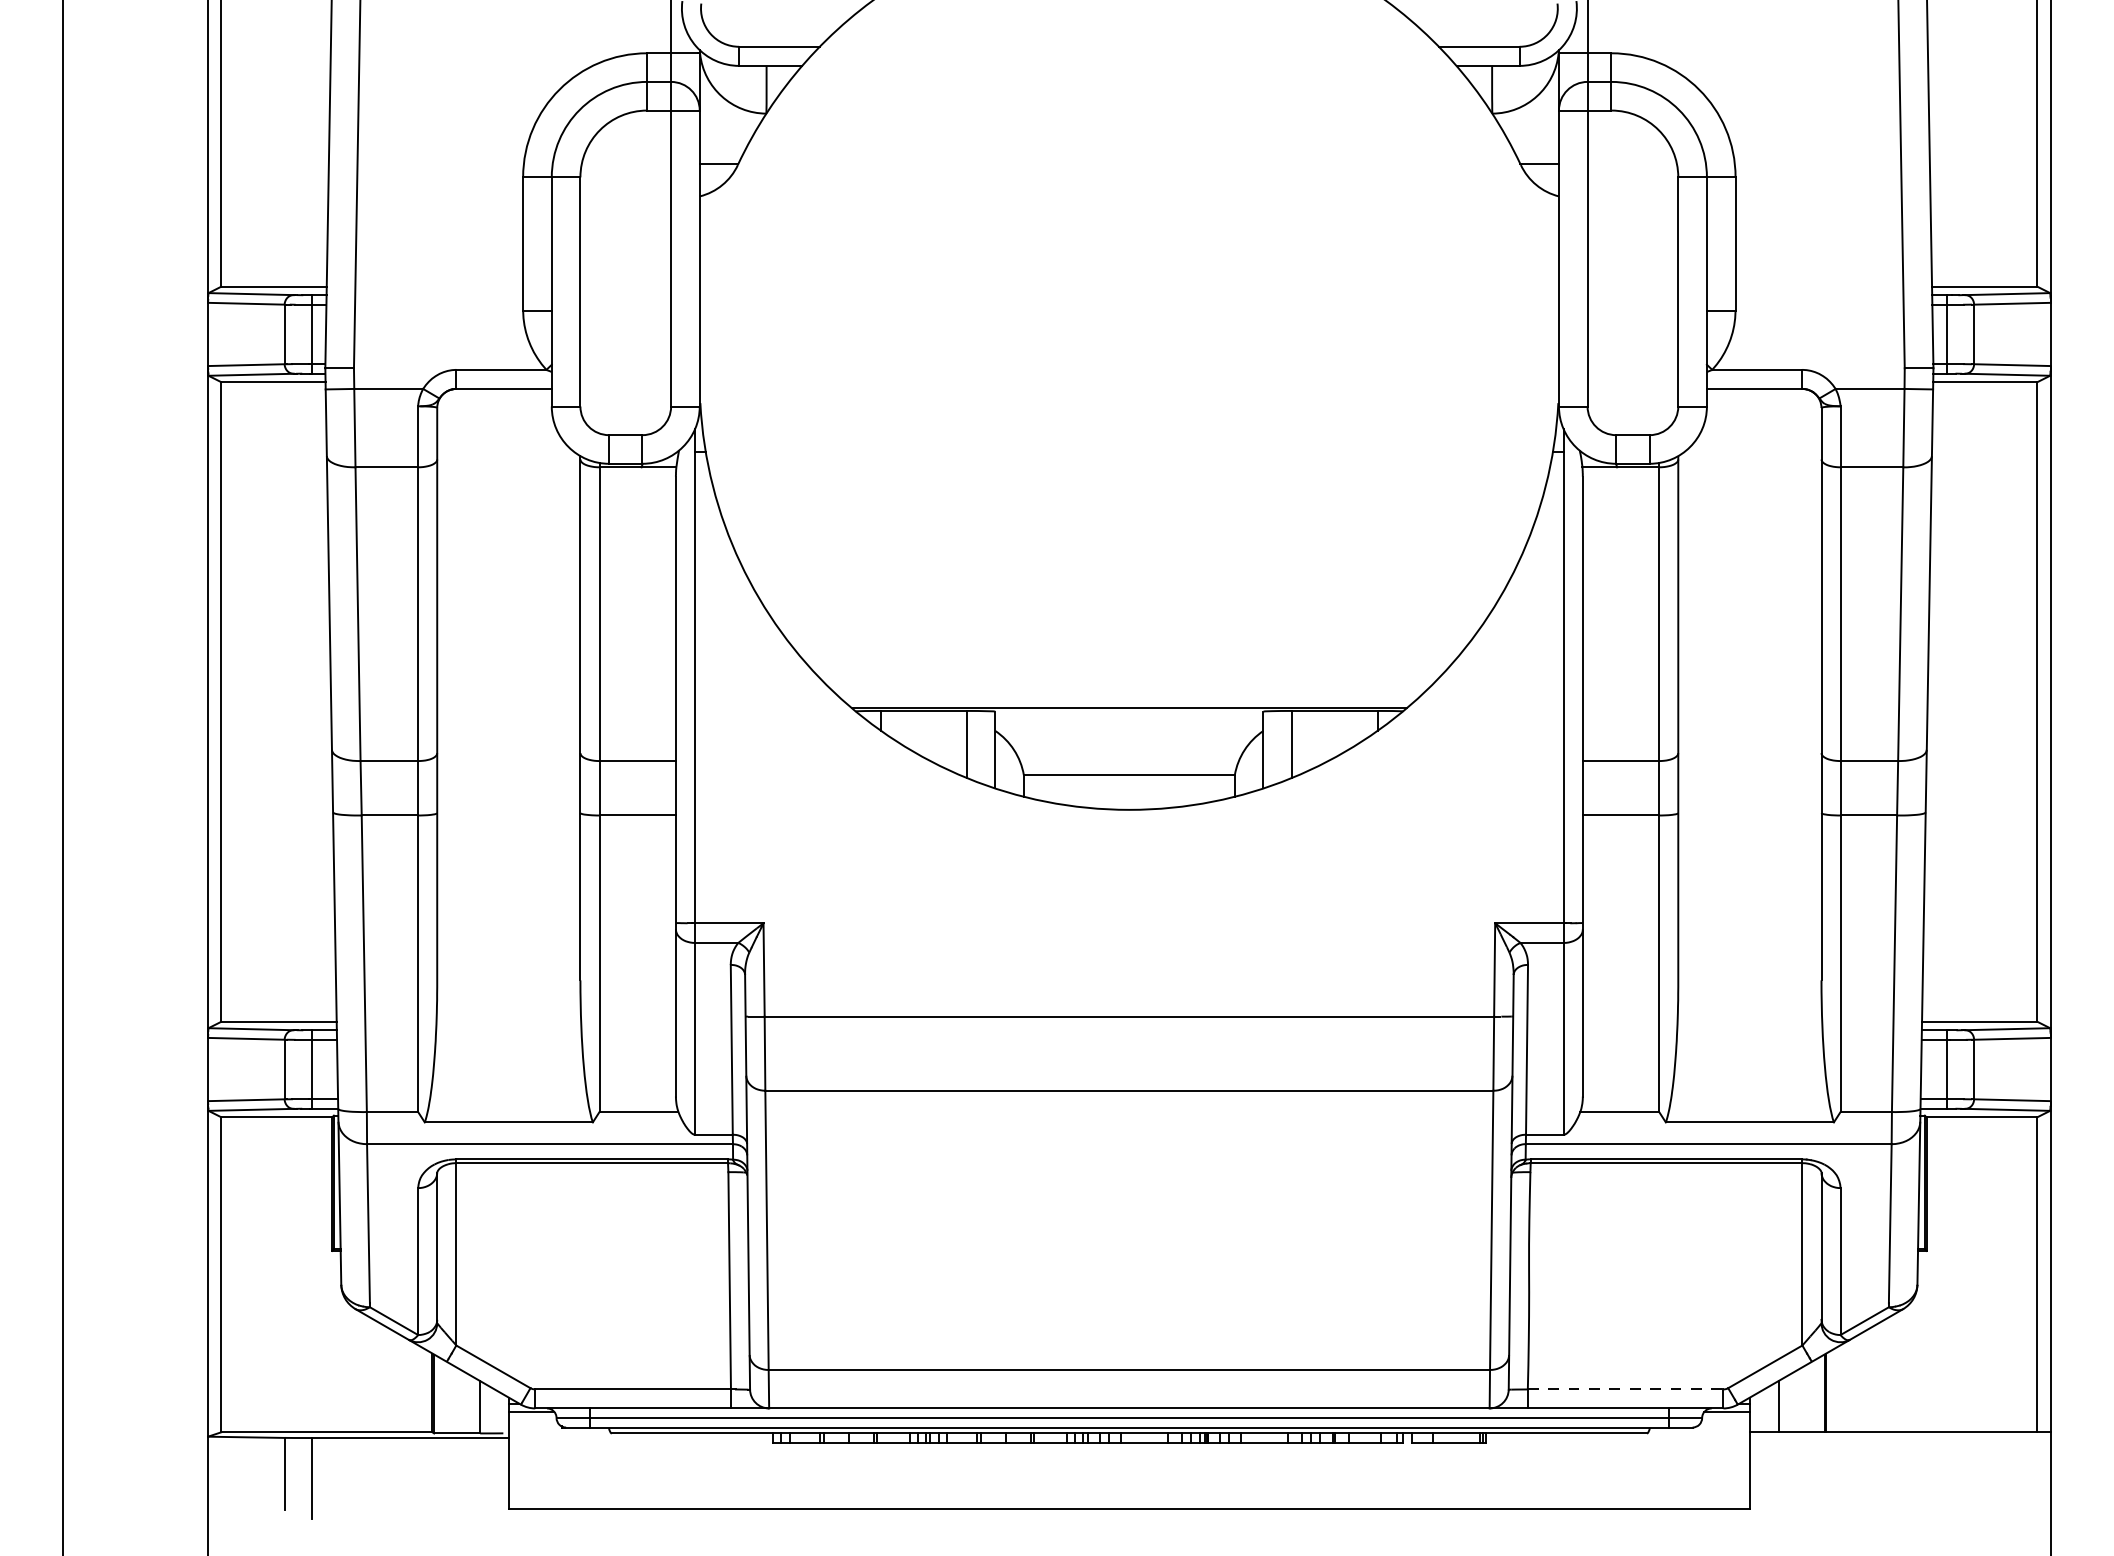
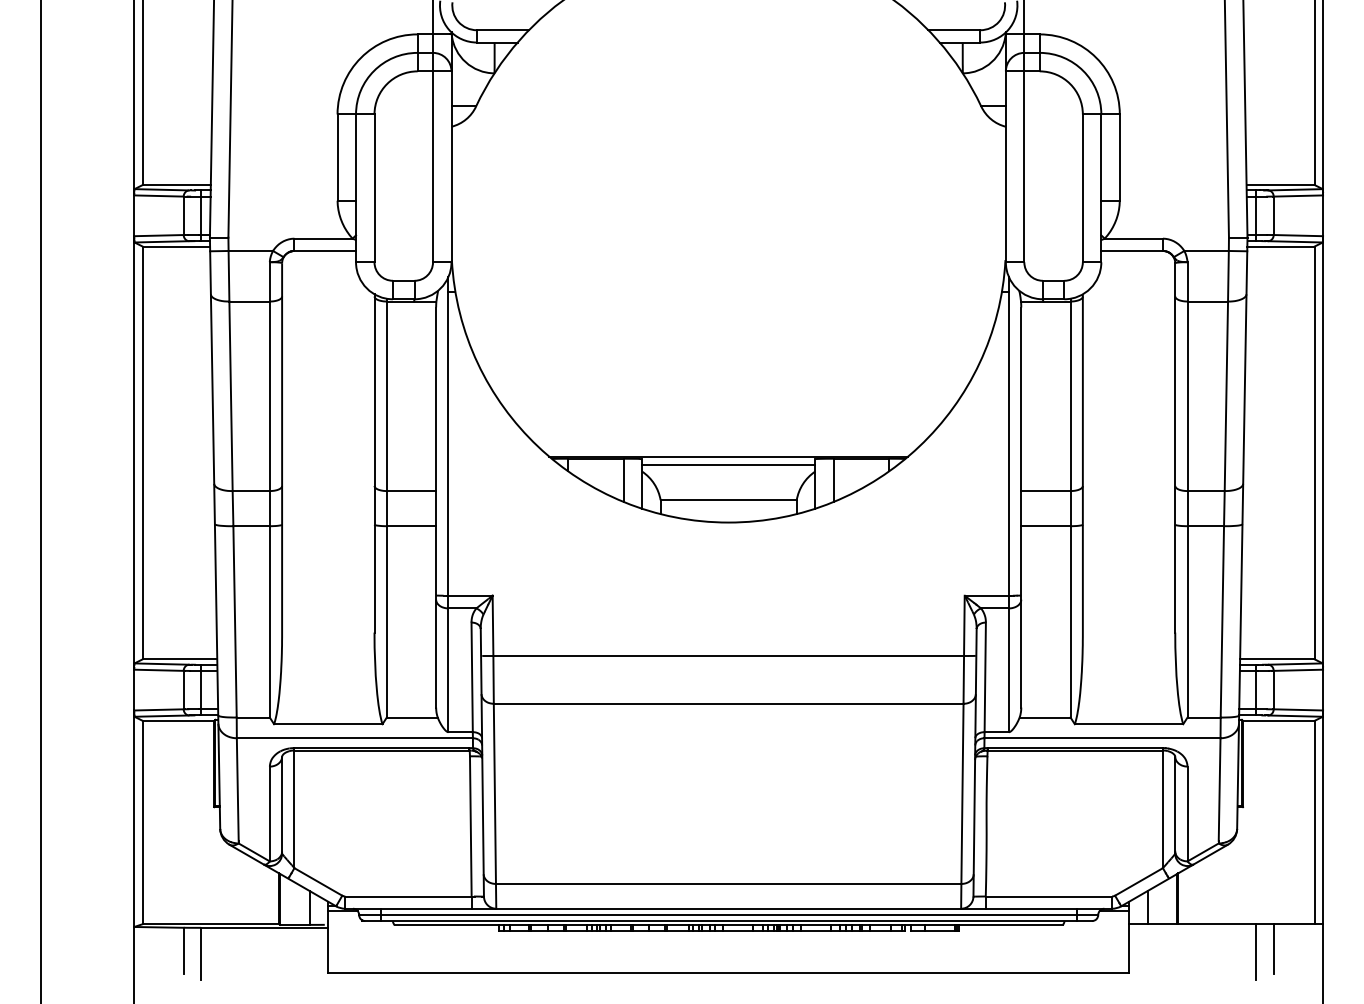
line: (1129, 721) -> (728, 465), added
line: (1626, 1389) -> (1049, 896), dashed -> solid
line: (1973, 1471) -> (1273, 949), added
line: (1947, 1476) -> (1256, 952), added

